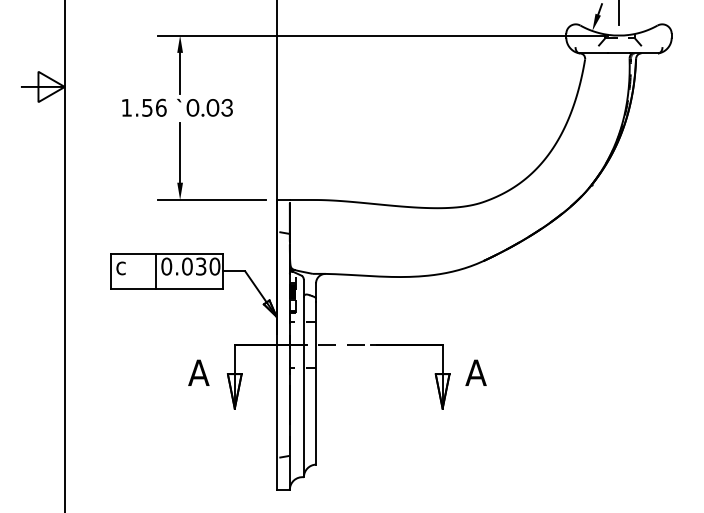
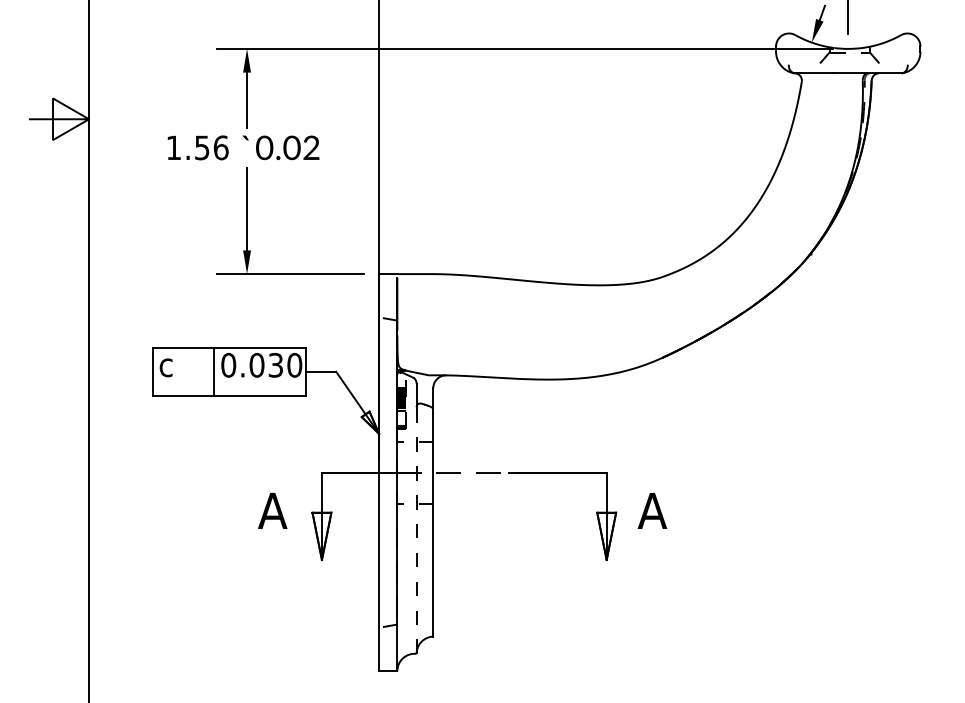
text: (227, 109) -> (311, 149), 0.03 -> 0.02
line: (303, 387) -> (416, 530), solid -> dashed

